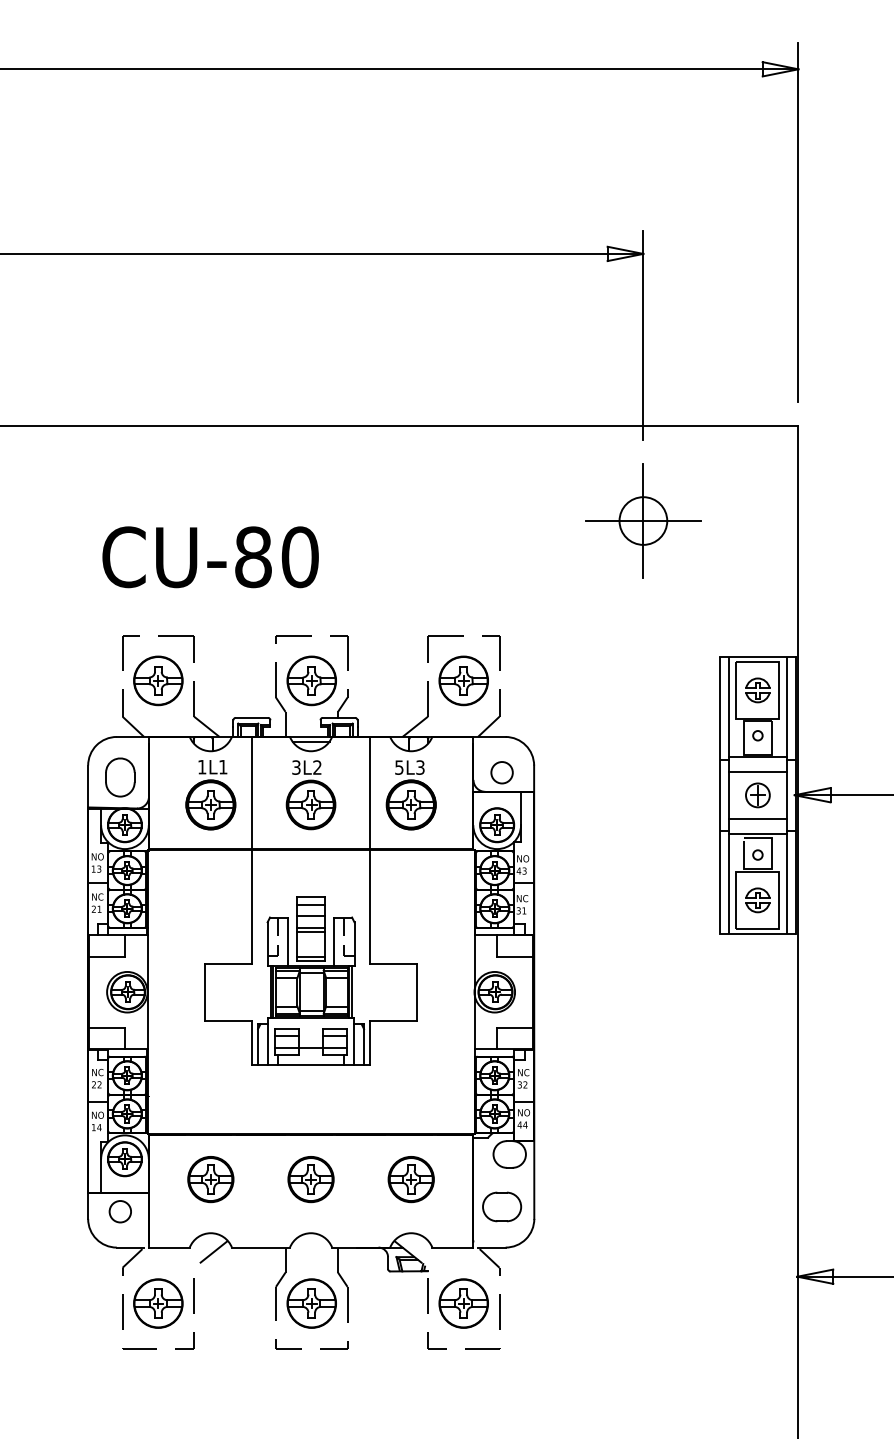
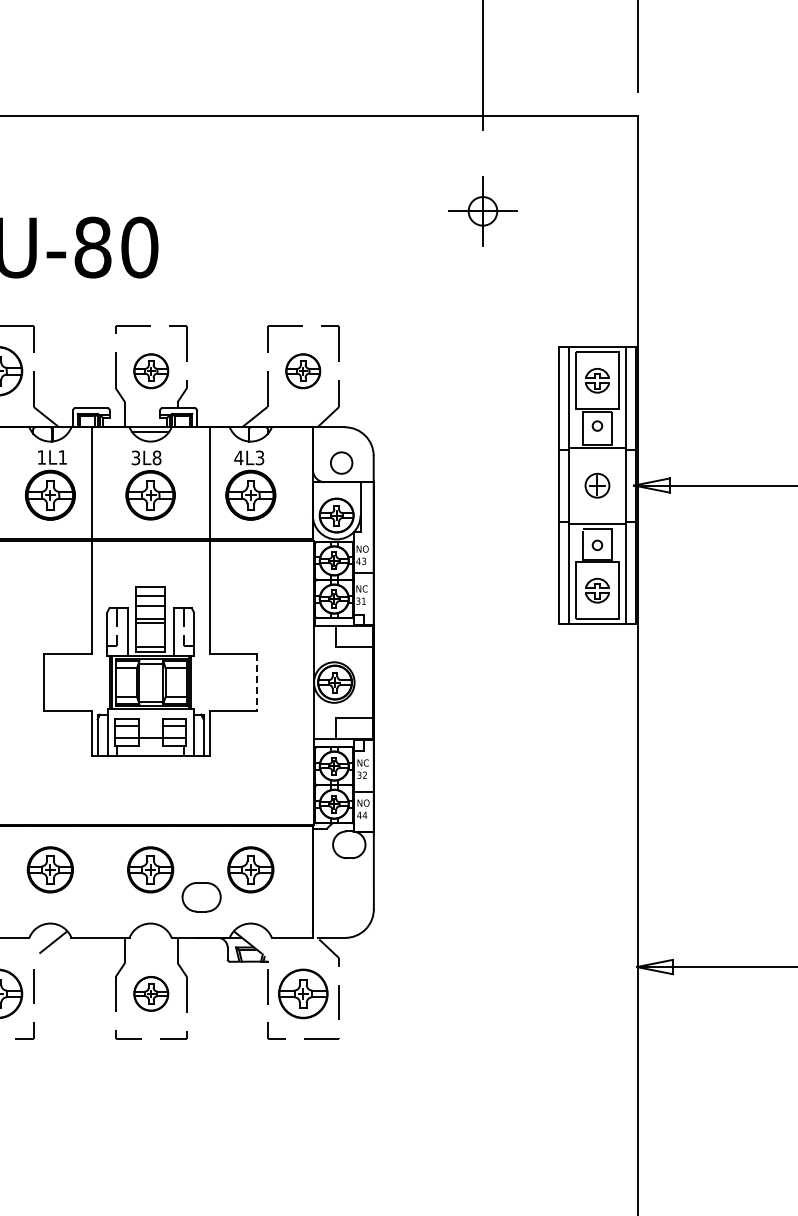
part: (643, 520) -> (483, 210), size x0.6
part: (311, 680) -> (151, 370), size x0.7
part: (463, 680) -> (303, 370), size x0.7
text: (317, 767) -> (157, 457), 3L2 -> 3L8
text: (398, 767) -> (238, 457), 5L3 -> 4L3
line: (757, 771) -> (597, 461), removed
line: (757, 819) -> (597, 509), removed
line: (417, 992) -> (257, 682), solid -> dashed
part: (502, 1206) -> (202, 896), moved
part: (311, 1303) -> (151, 993), size x0.7

